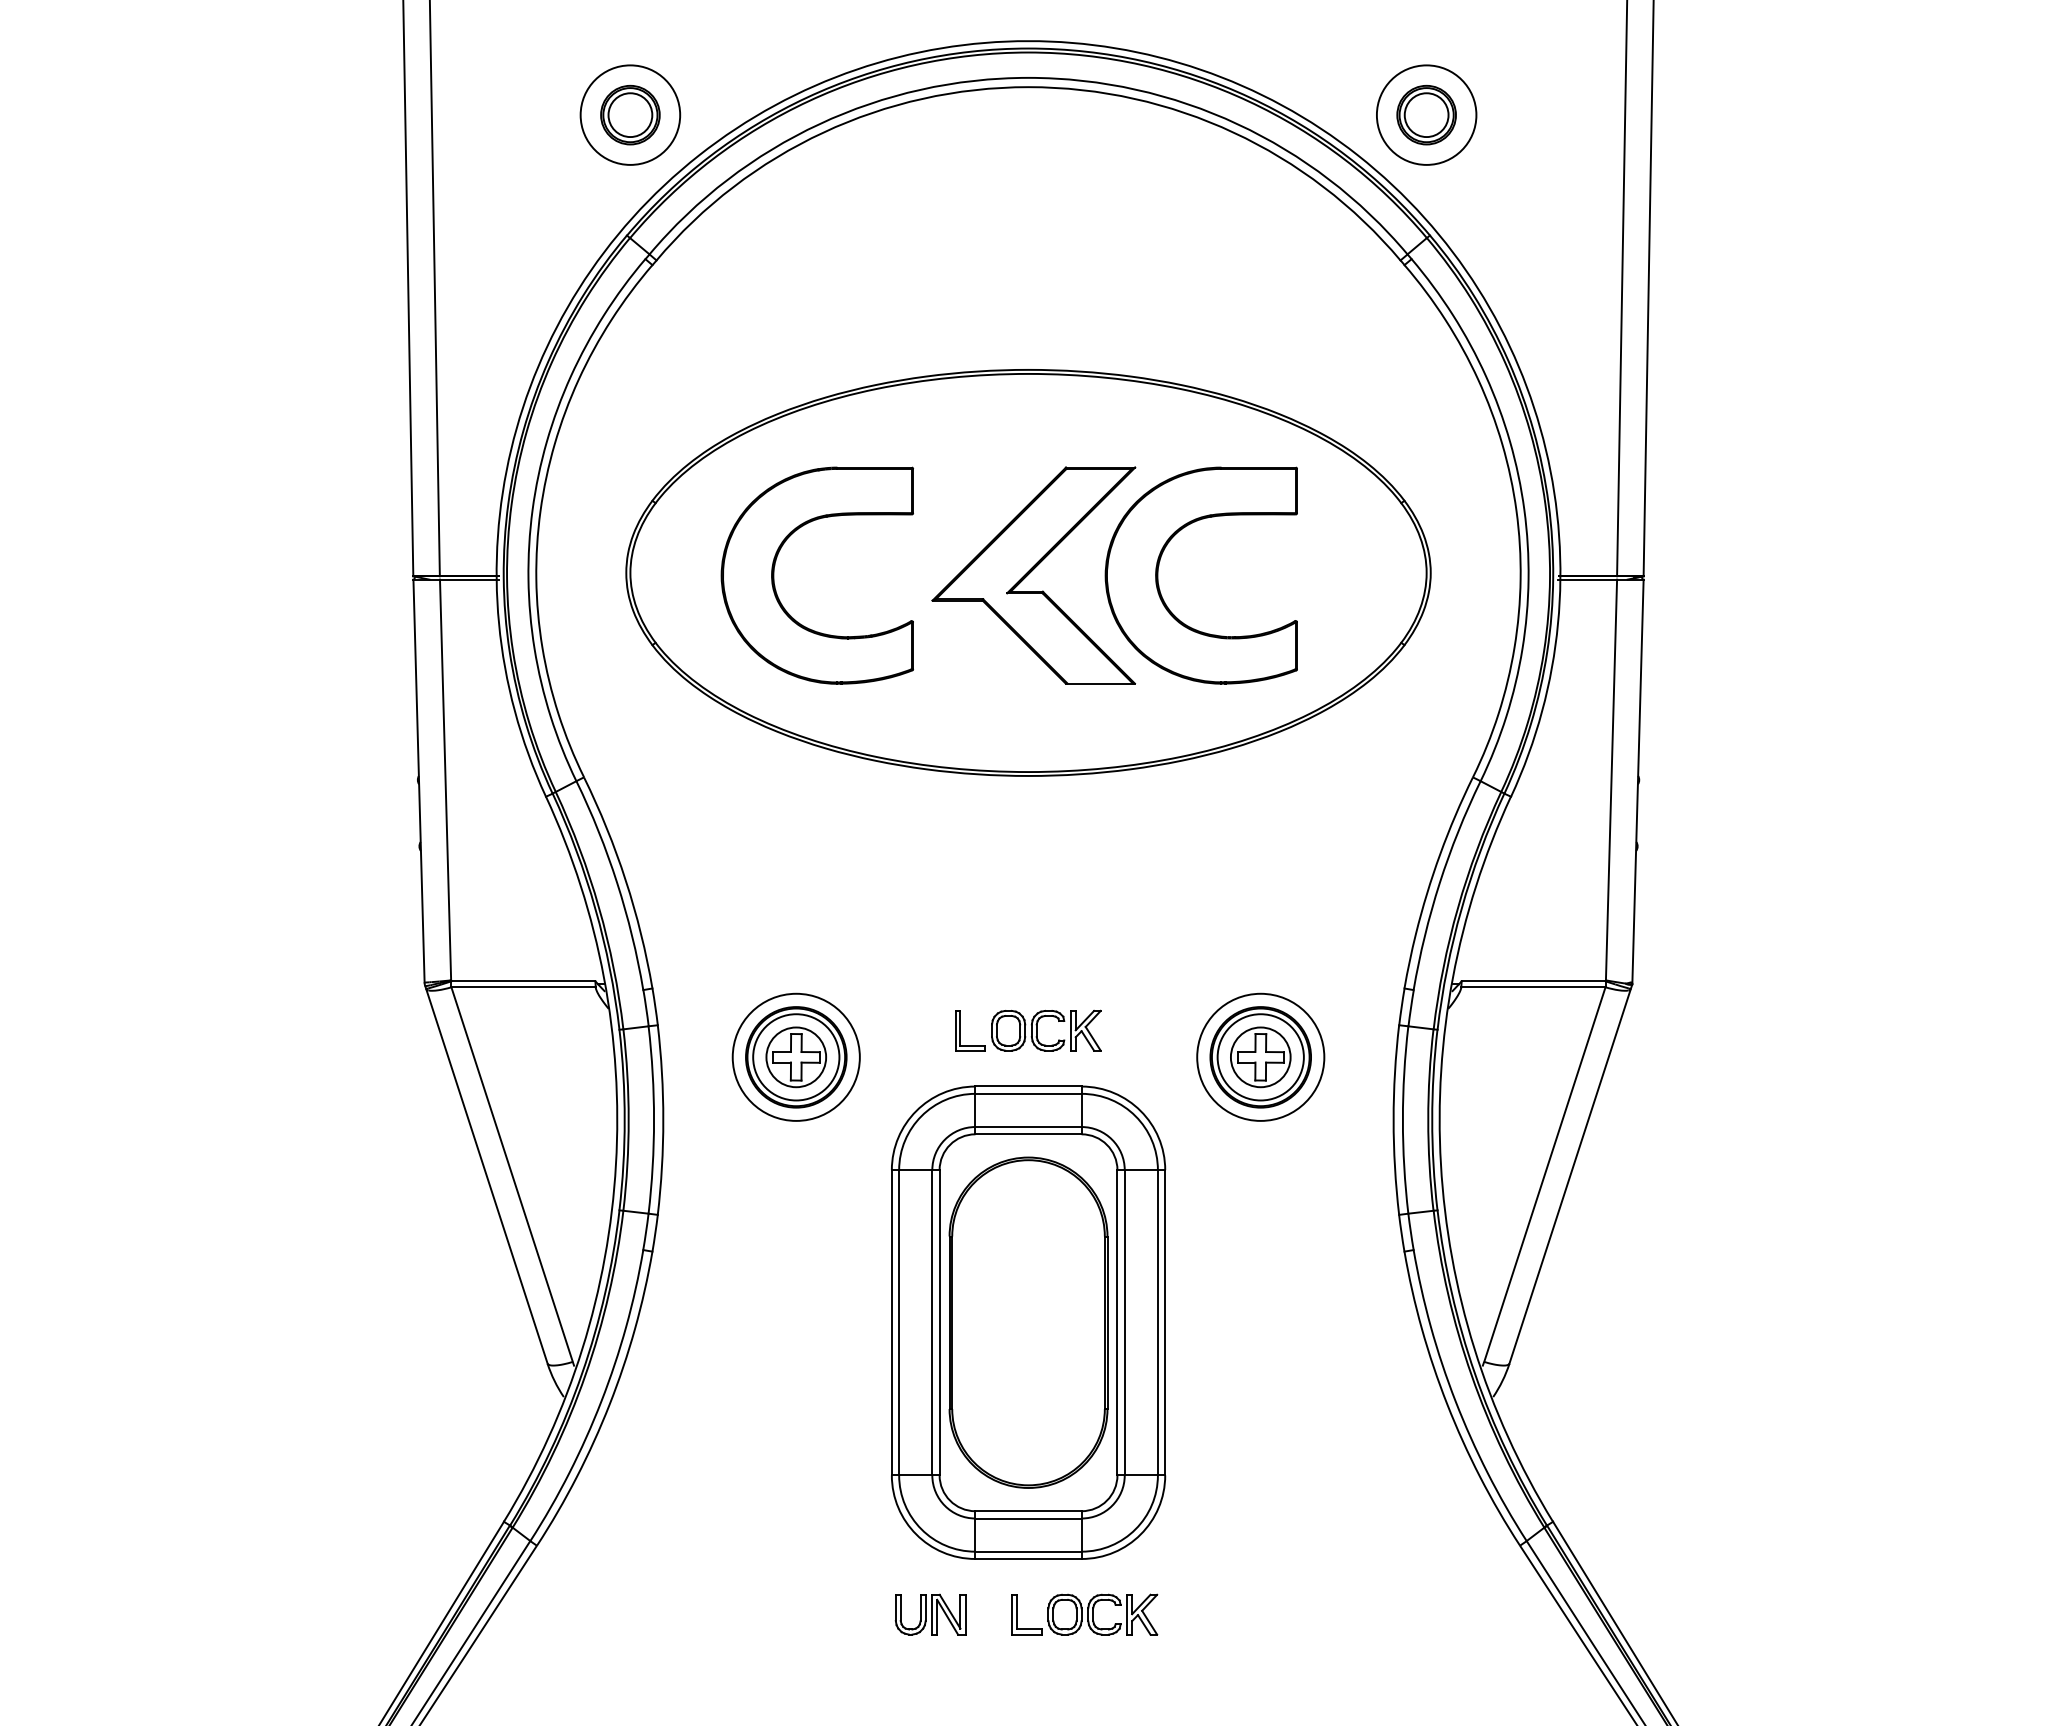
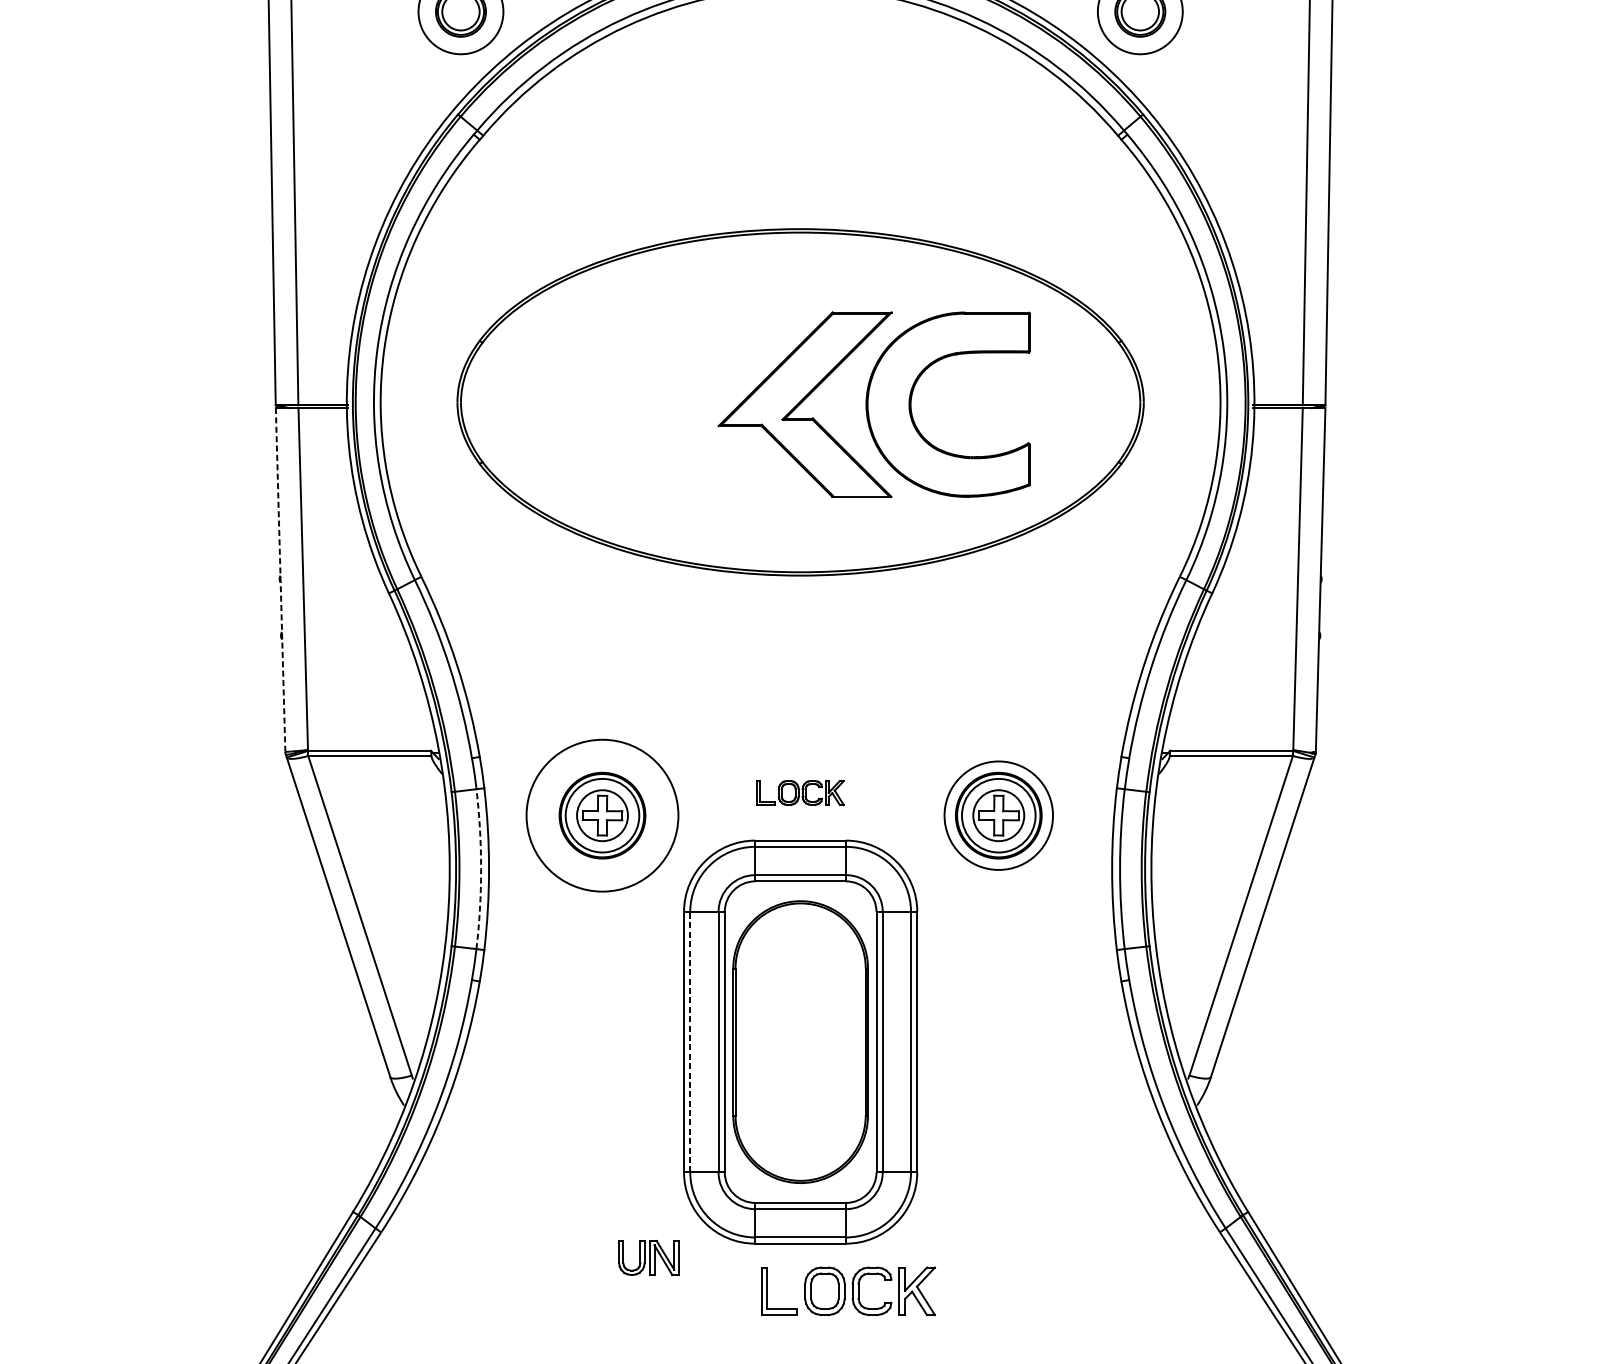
part: (774, 575) -> (583, 404), removed
line: (419, 780) -> (281, 579), solid -> dashed
part: (1028, 1030) -> (800, 792), size x0.7
circle: (795, 1056) -> (601, 814), size x1.4
arc: (654, 1120) -> (481, 869), solid -> dashed
line: (899, 1322) -> (690, 1041), solid -> dashed
part: (930, 1614) -> (648, 1257), moved
part: (1084, 1614) -> (848, 1291), size x1.4

